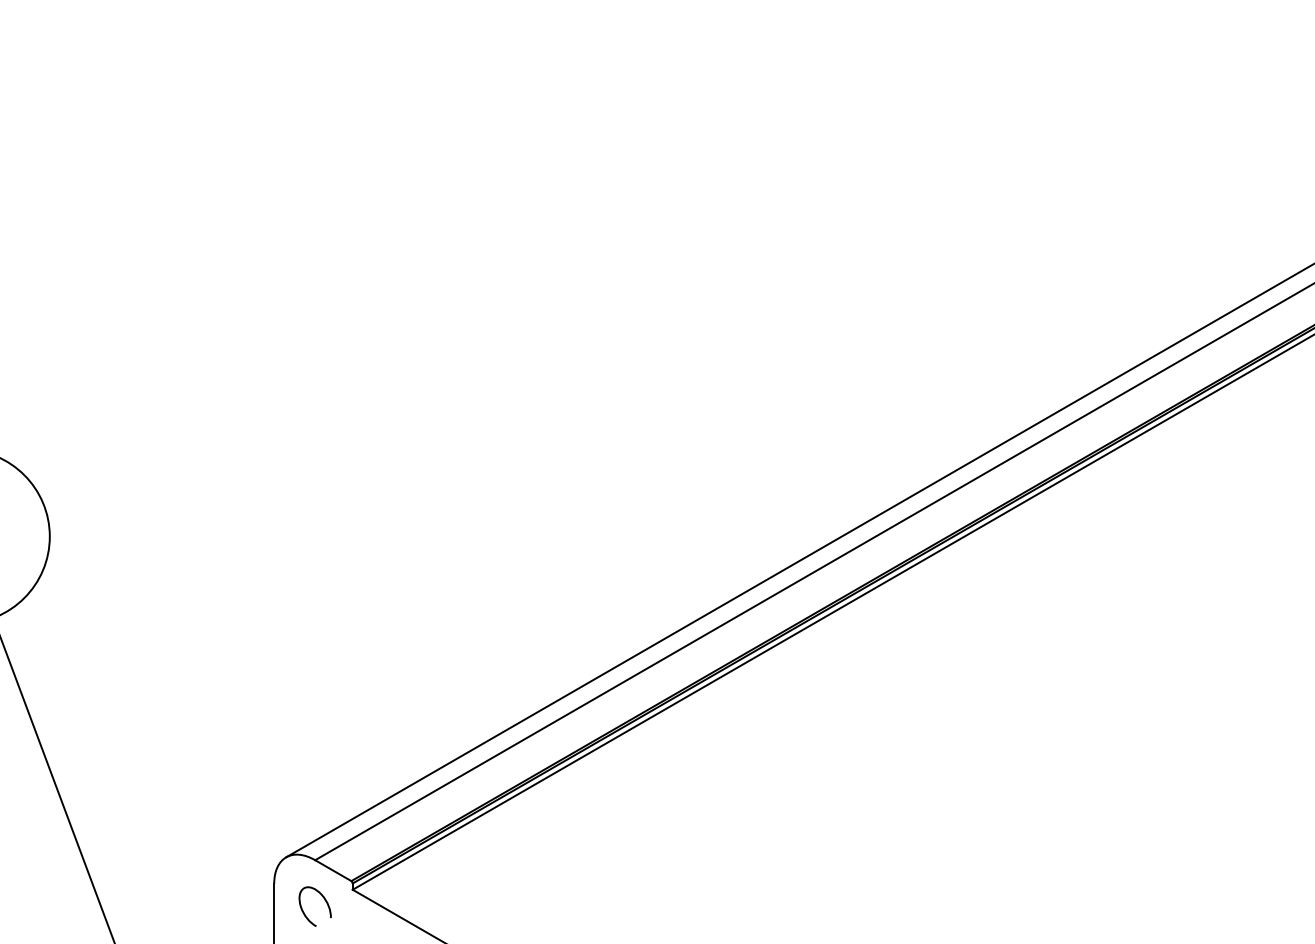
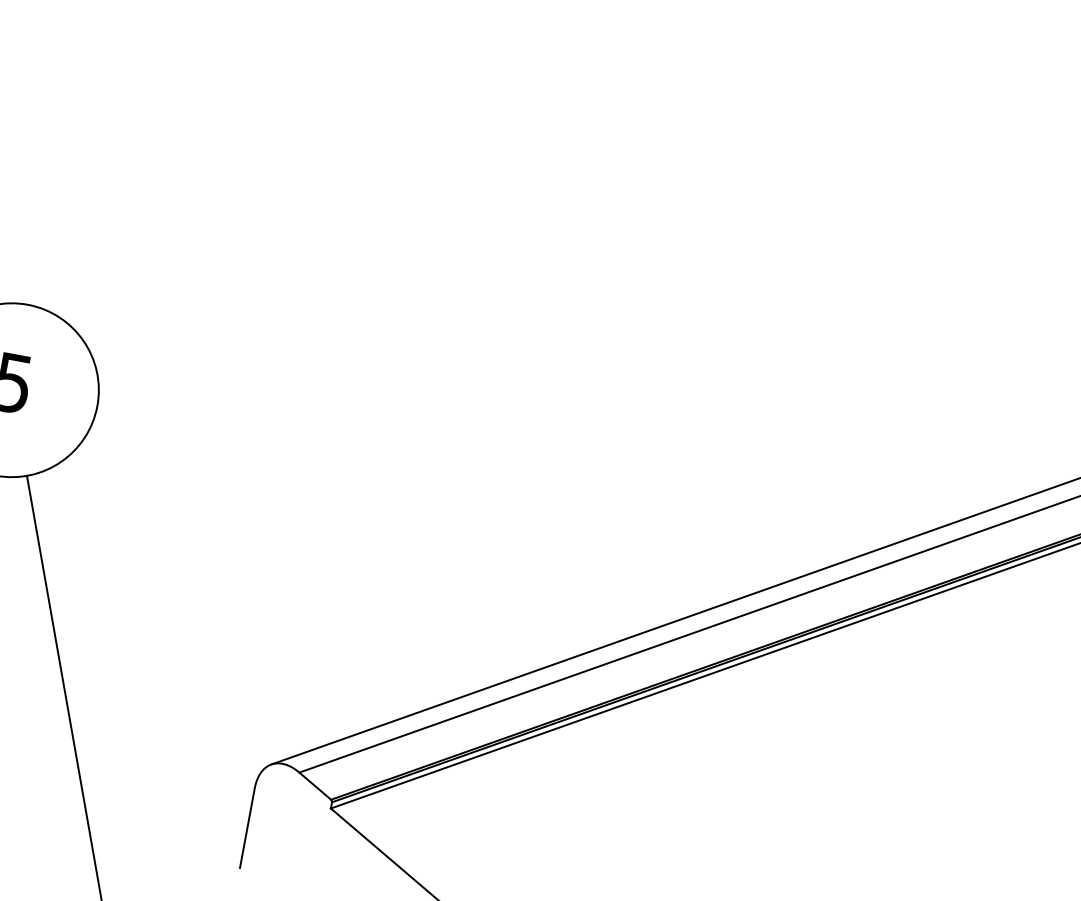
curve: (324, 900) -> (301, 813), removed

